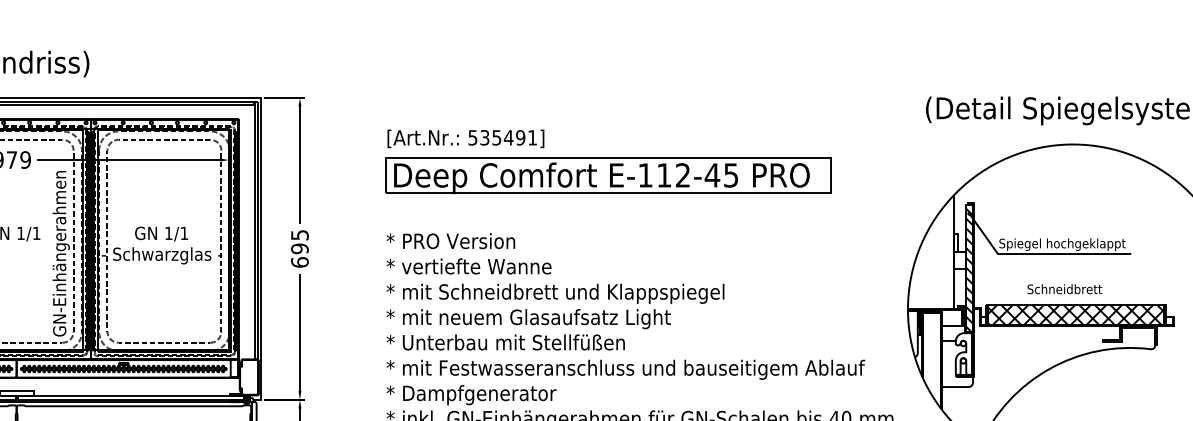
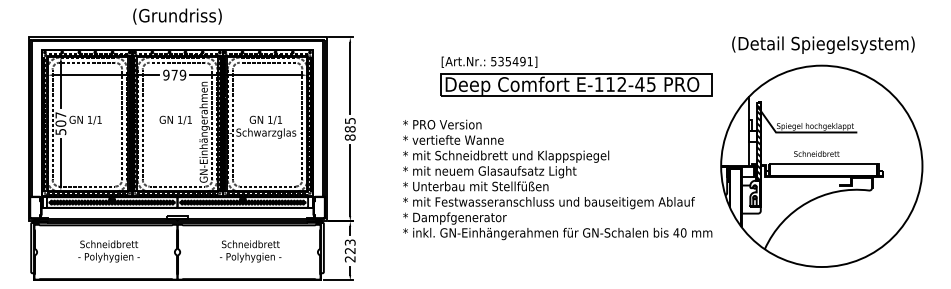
part: (608, 162) -> (576, 76), moved
text: (298, 255) -> (349, 133), 695 -> 885
hatch: (1075, 314) -> (823, 169), removed

